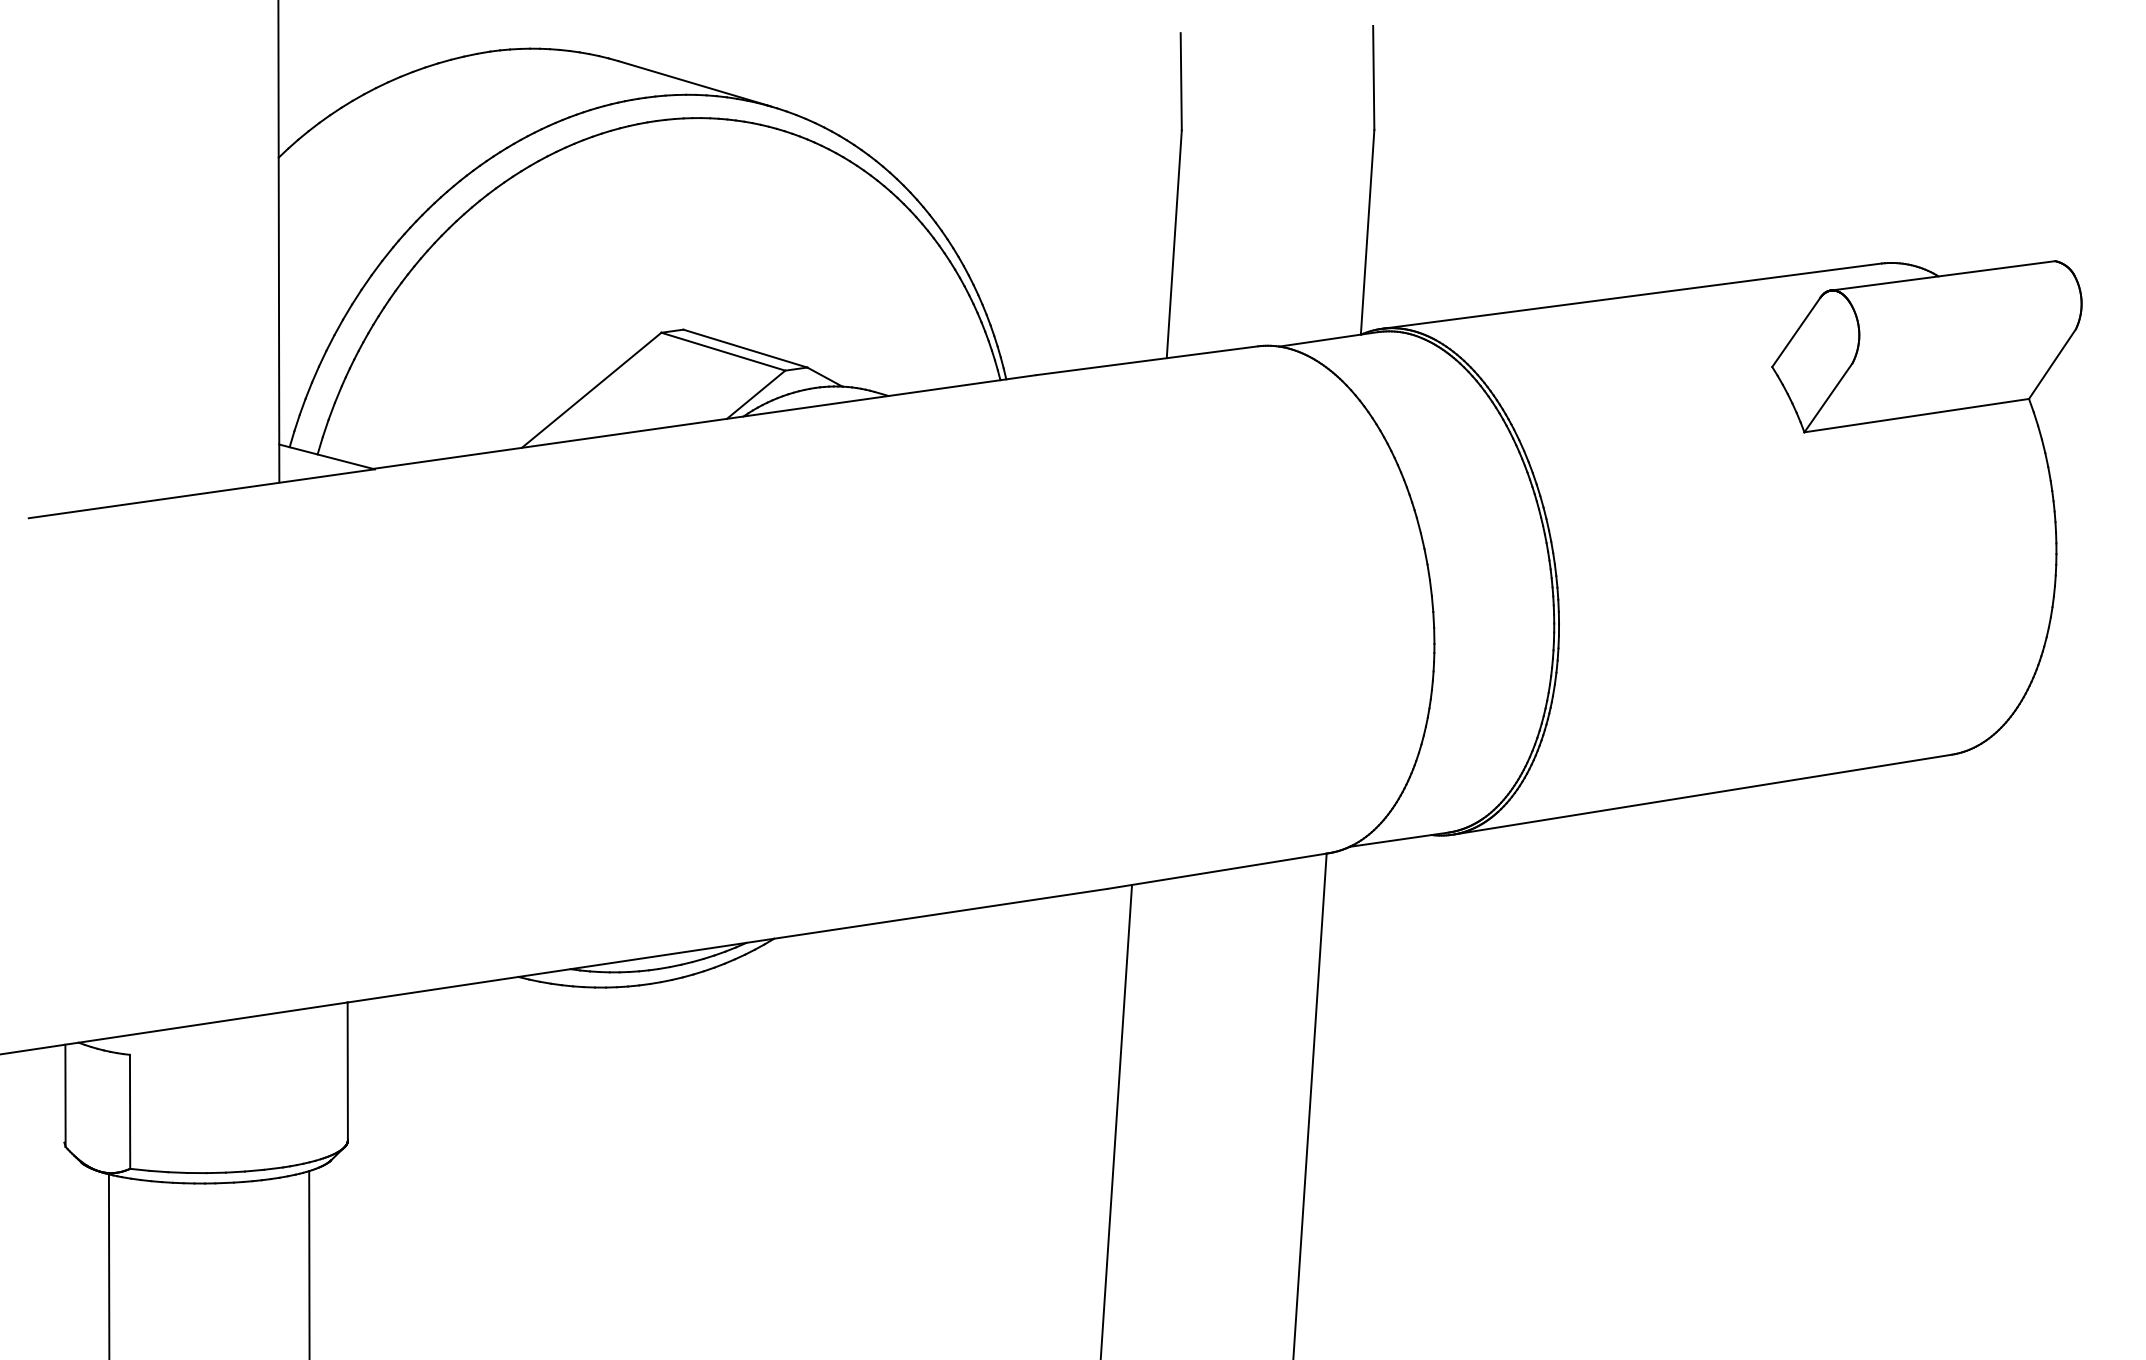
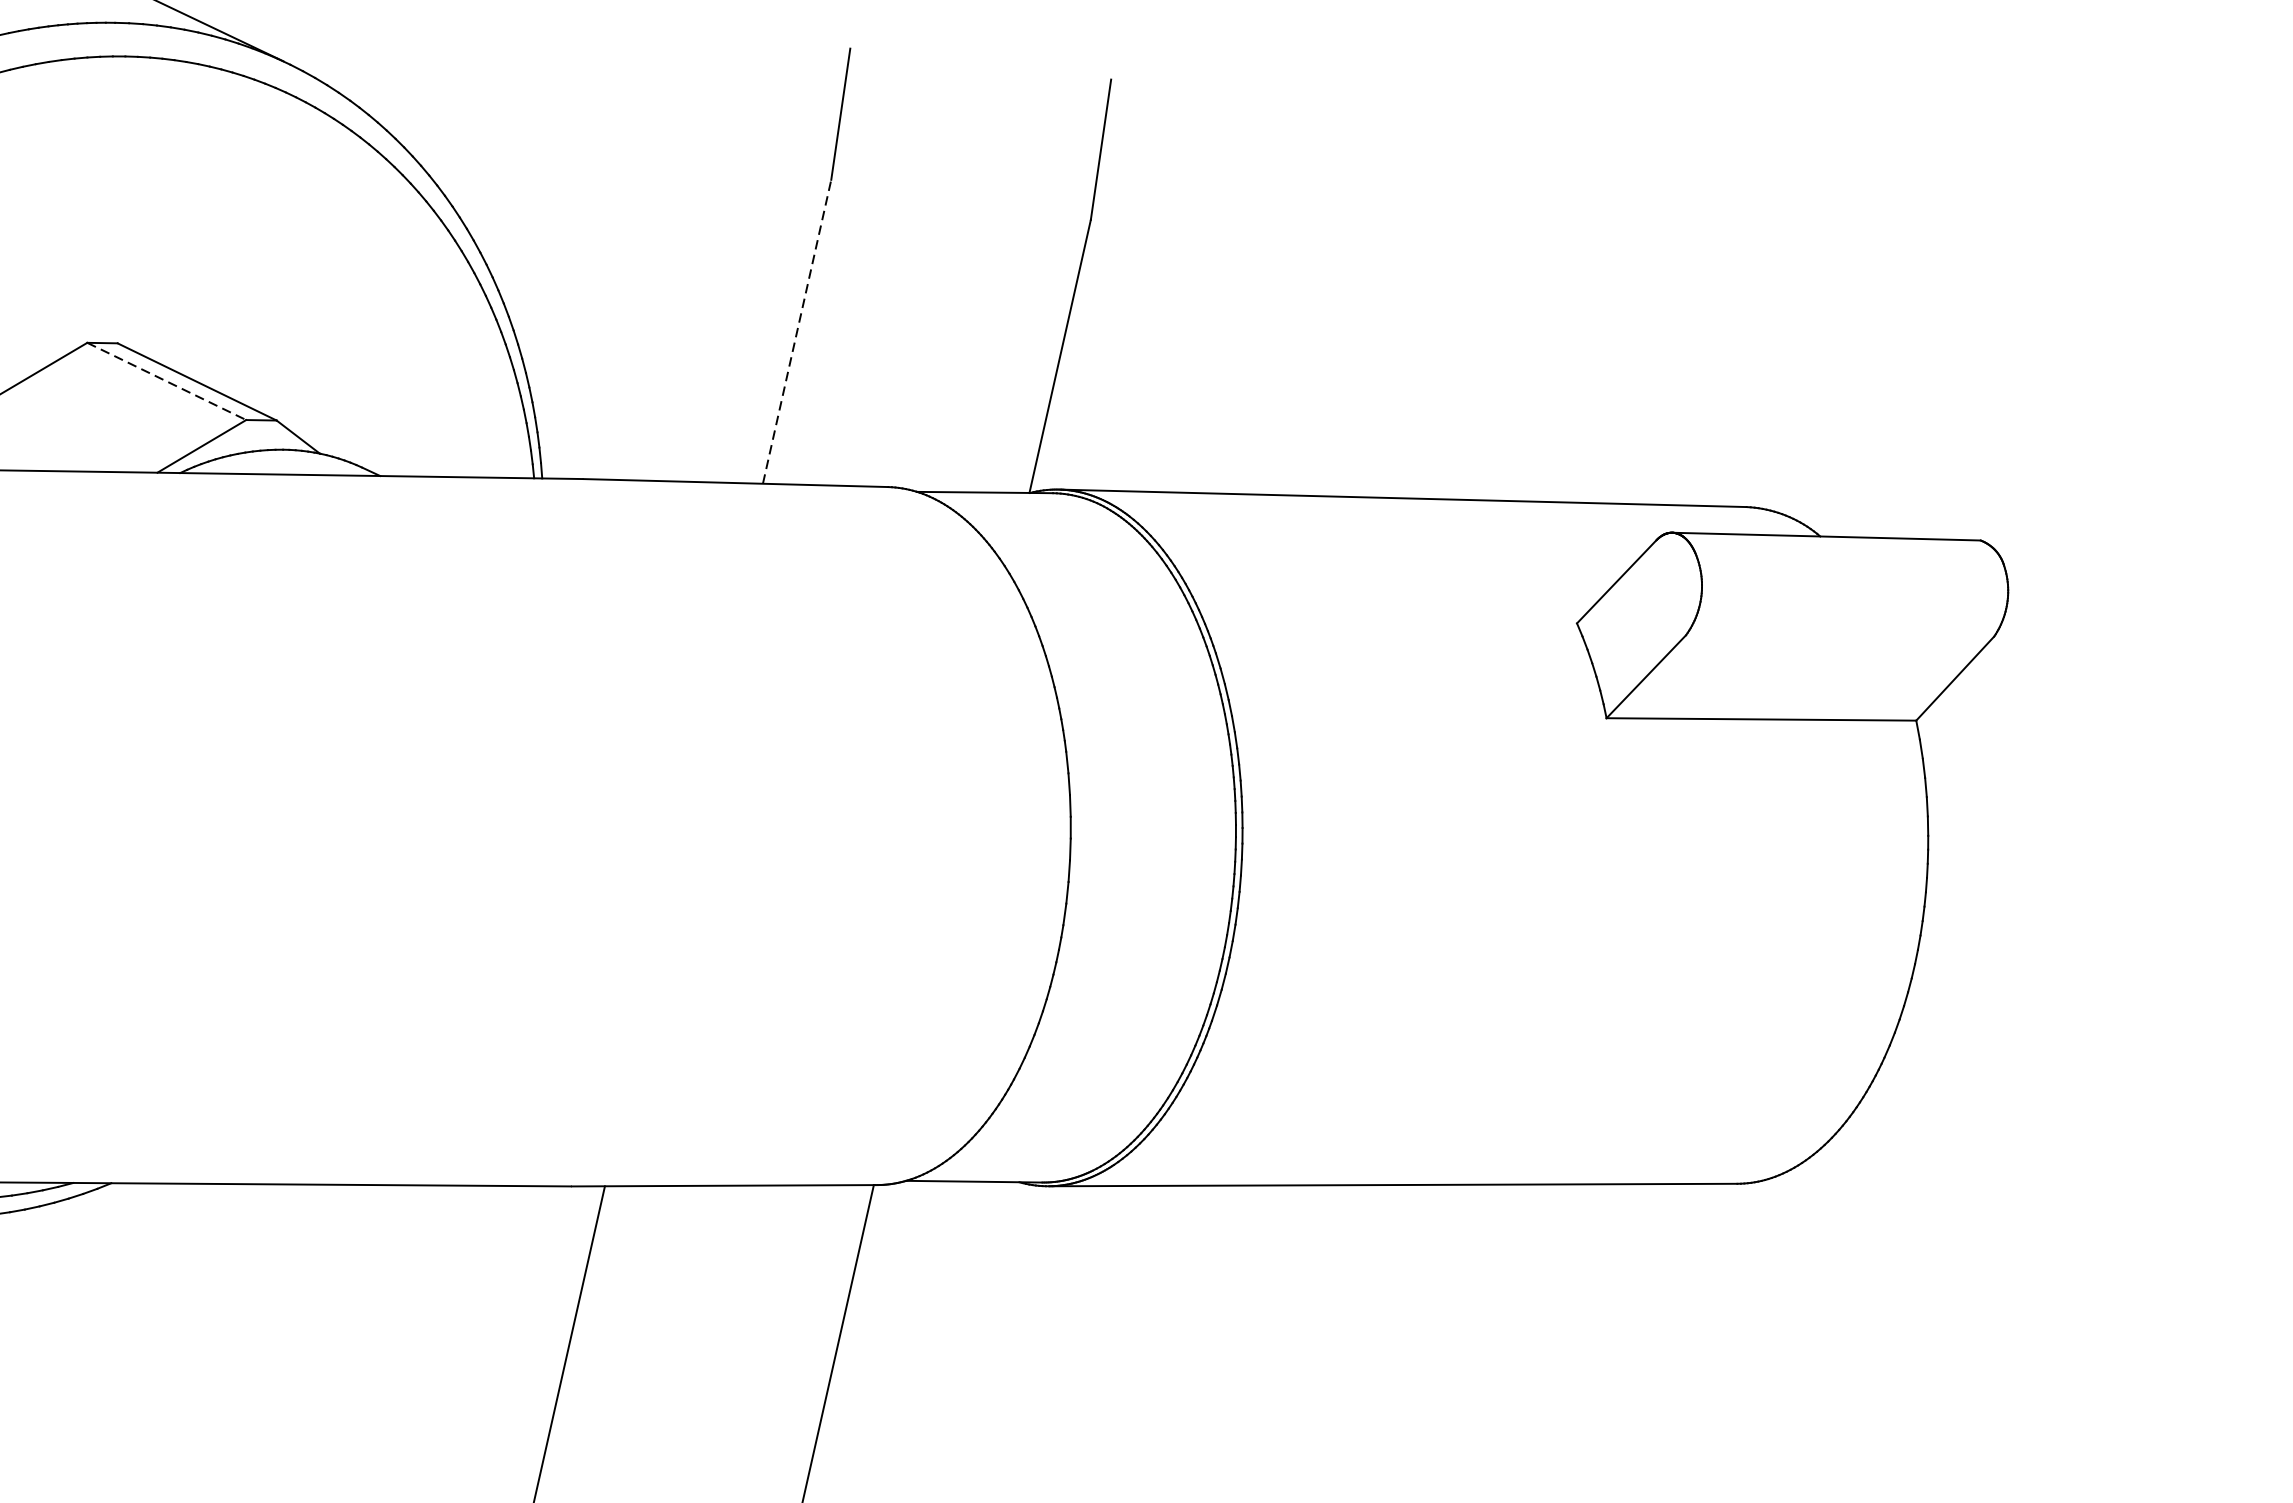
line: (1174, 243) -> (797, 330), solid -> dashed
line: (723, 351) -> (167, 381), solid -> dashed

